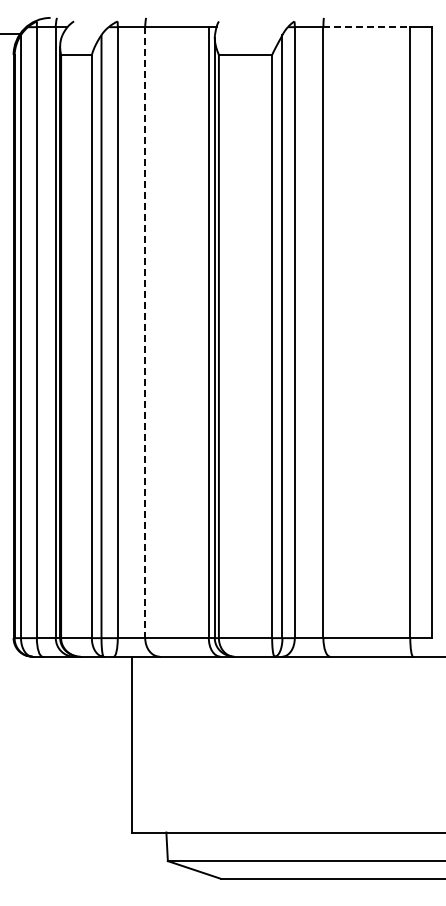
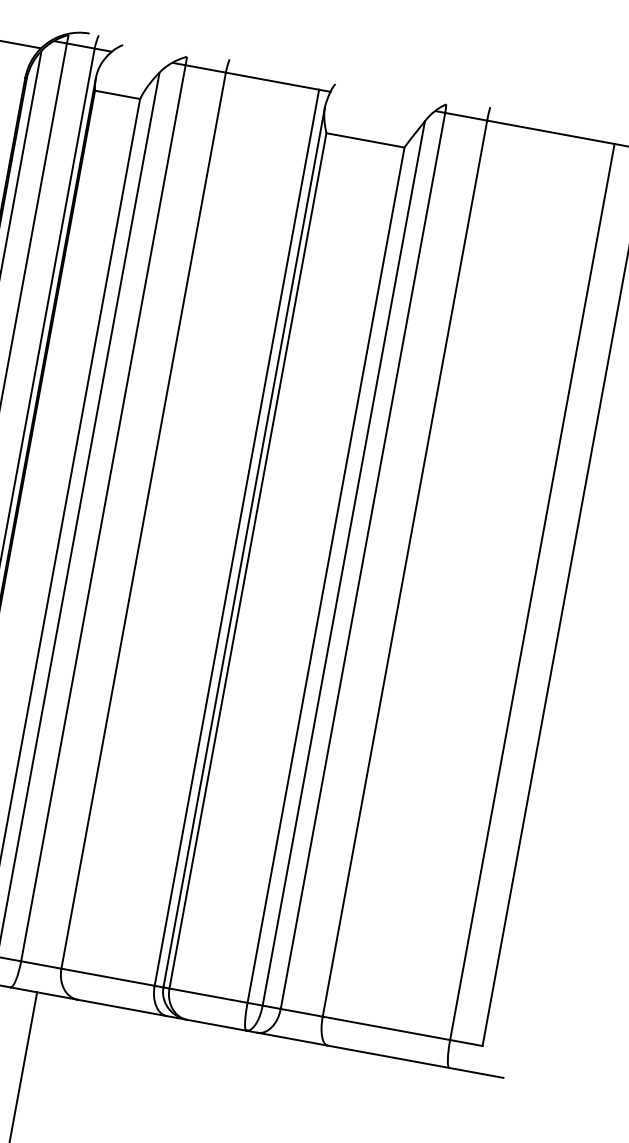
line: (367, 27) -> (551, 132), dashed -> solid
line: (145, 333) -> (143, 521), dashed -> solid

